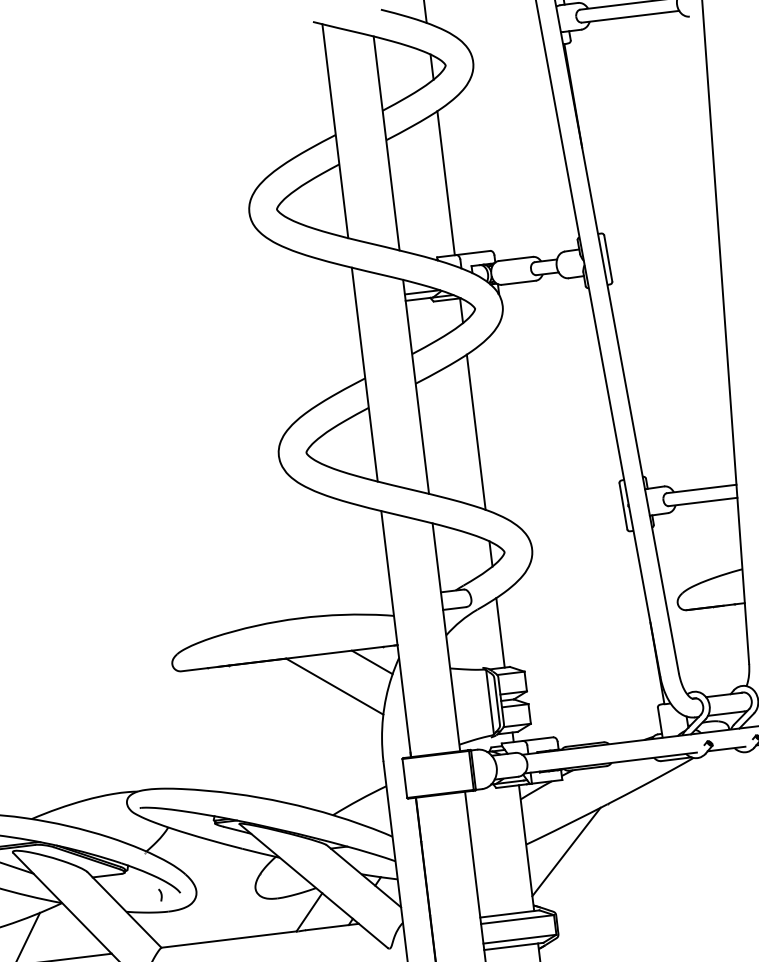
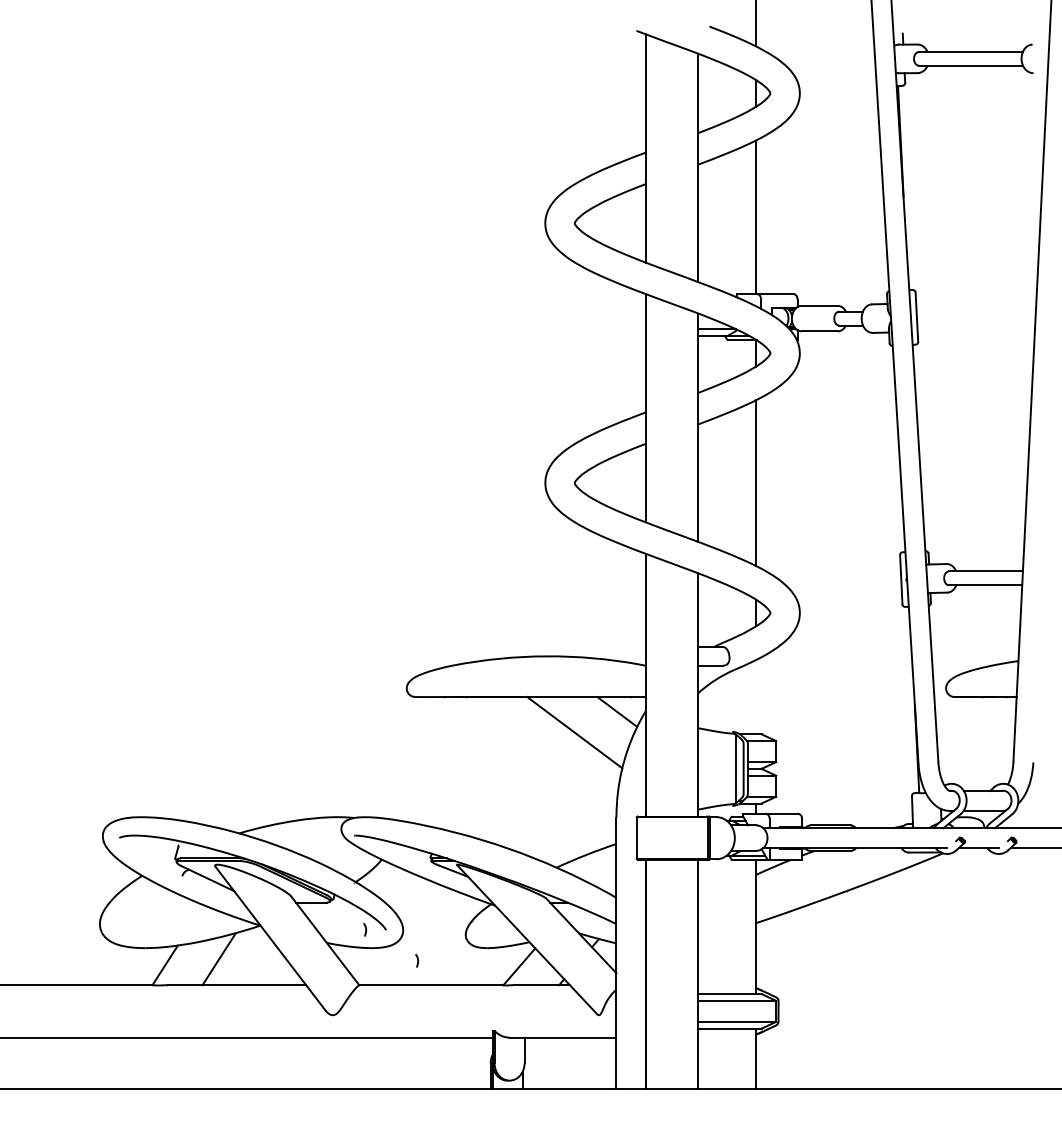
line: (500, 633) -> (755, 697), removed
line: (565, 851) -> (796, 935), removed
curve: (213, 917) -> (417, 960), added

